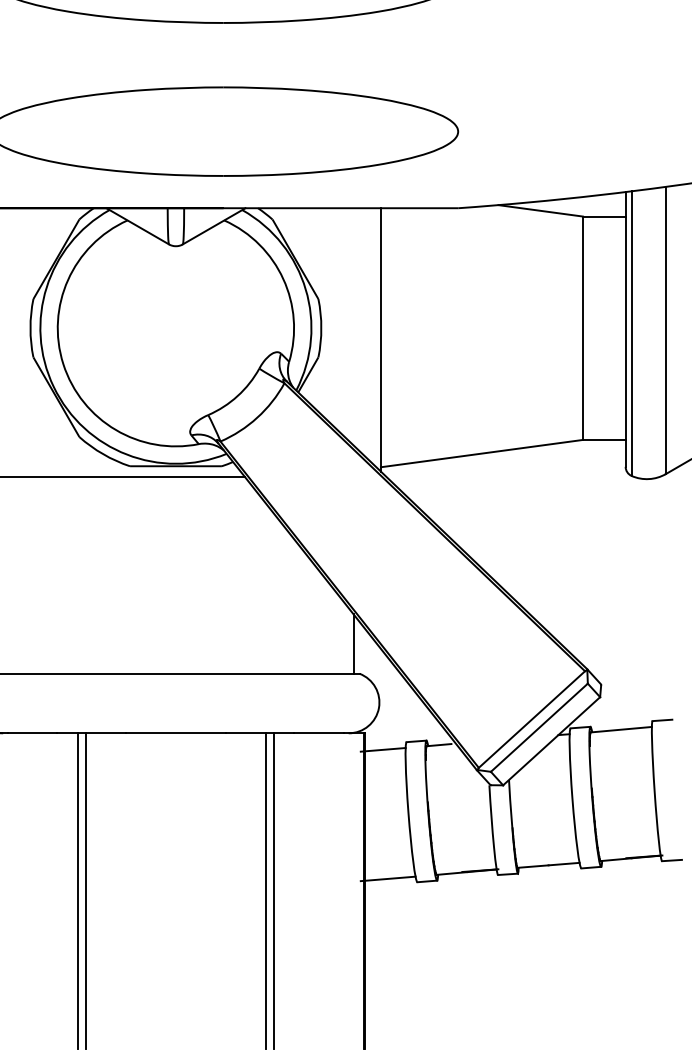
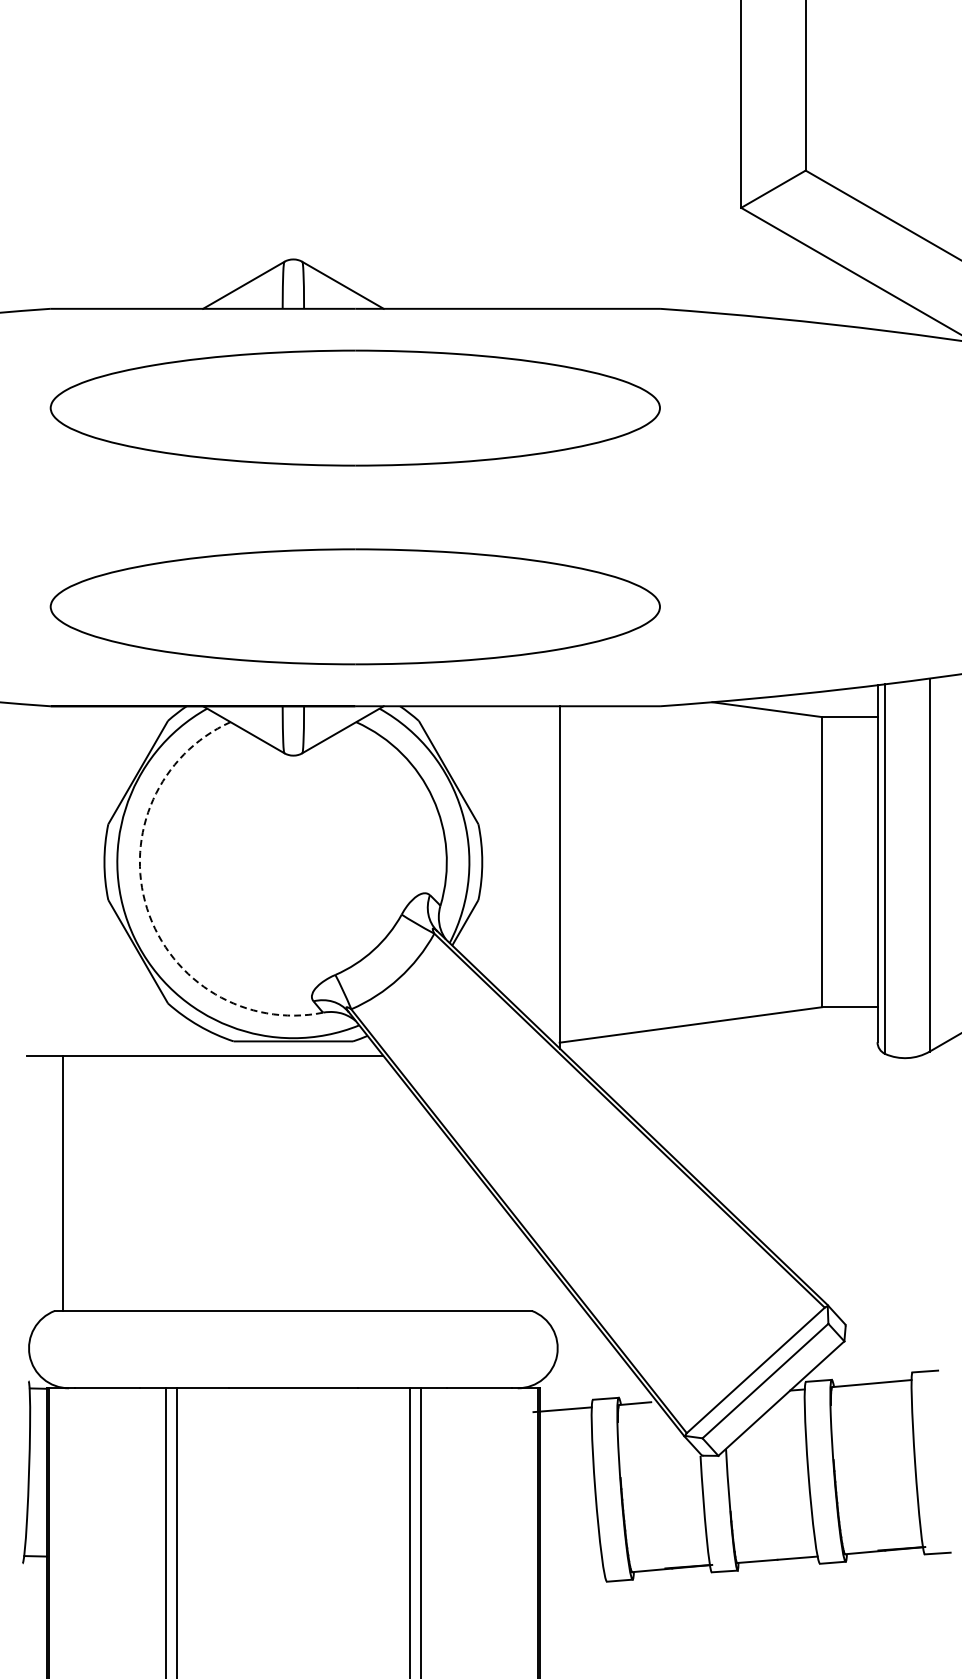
arc: (63, 363) -> (147, 908), solid -> dashed
line: (353, 643) -> (524, 1271), removed
line: (387, 878) -> (568, 1577), removed

